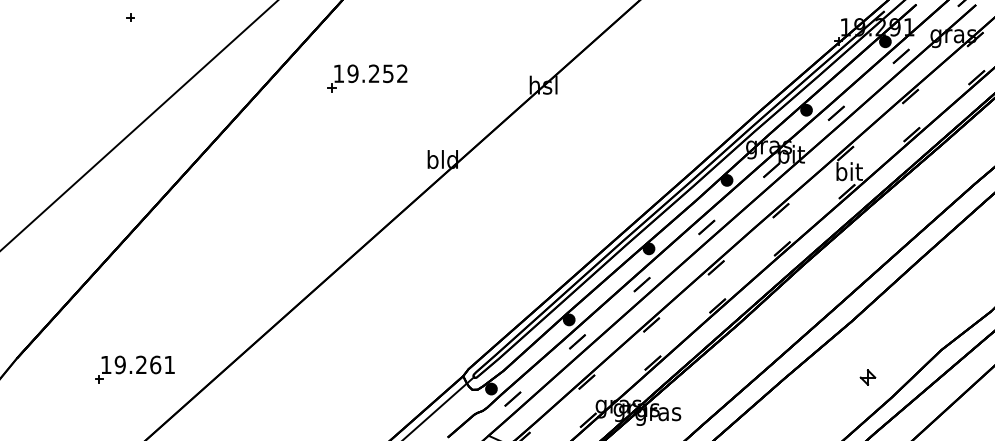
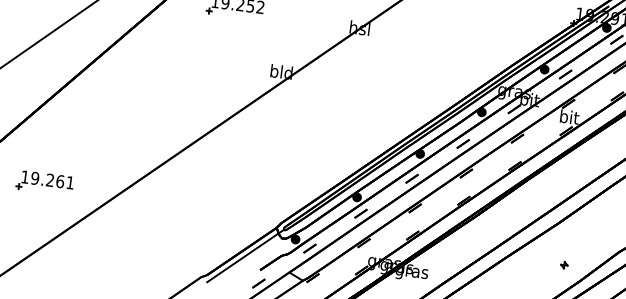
part: (134, 369) -> (44, 182), moved
part: (867, 377) -> (564, 265), size x0.62

